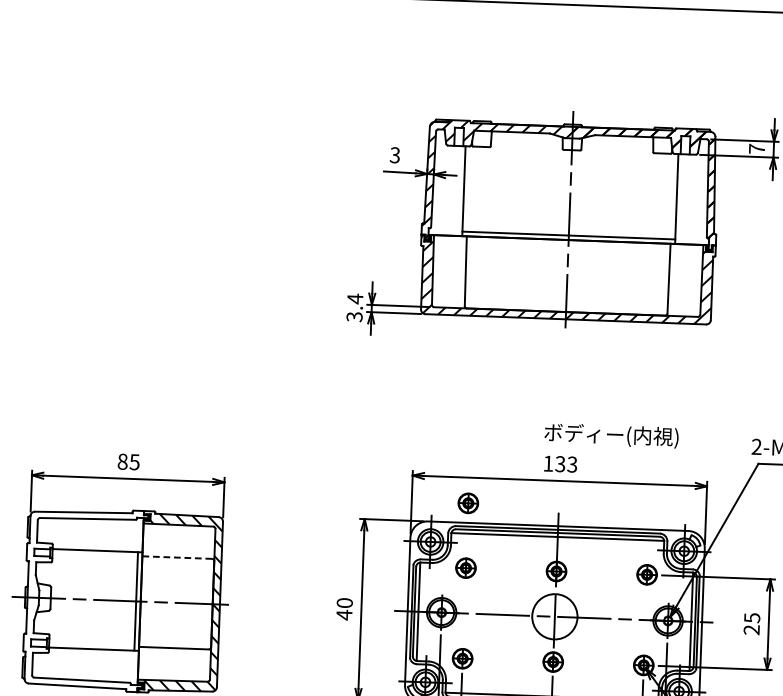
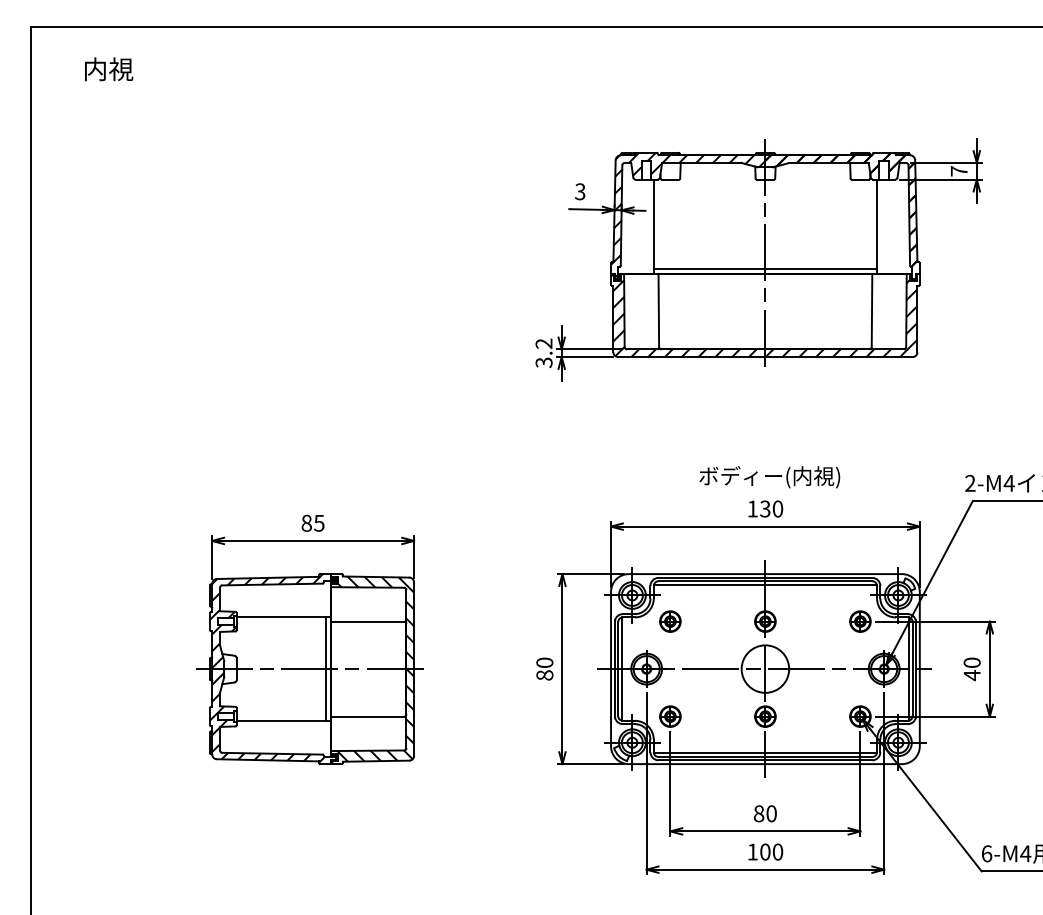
text: (354, 298) -> (543, 343), 3.4 -> 3.2
text: (611, 435) -> (769, 477), moved
text: (572, 464) -> (777, 508), 133 -> 130
part: (468, 503) -> (670, 553), removed
line: (177, 557) -> (367, 621), dashed -> solid
hatch: (85, 598) -> (272, 668), added
text: (344, 615) -> (544, 675), 40 -> 80
text: (751, 624) -> (971, 669), 25 -> 40

